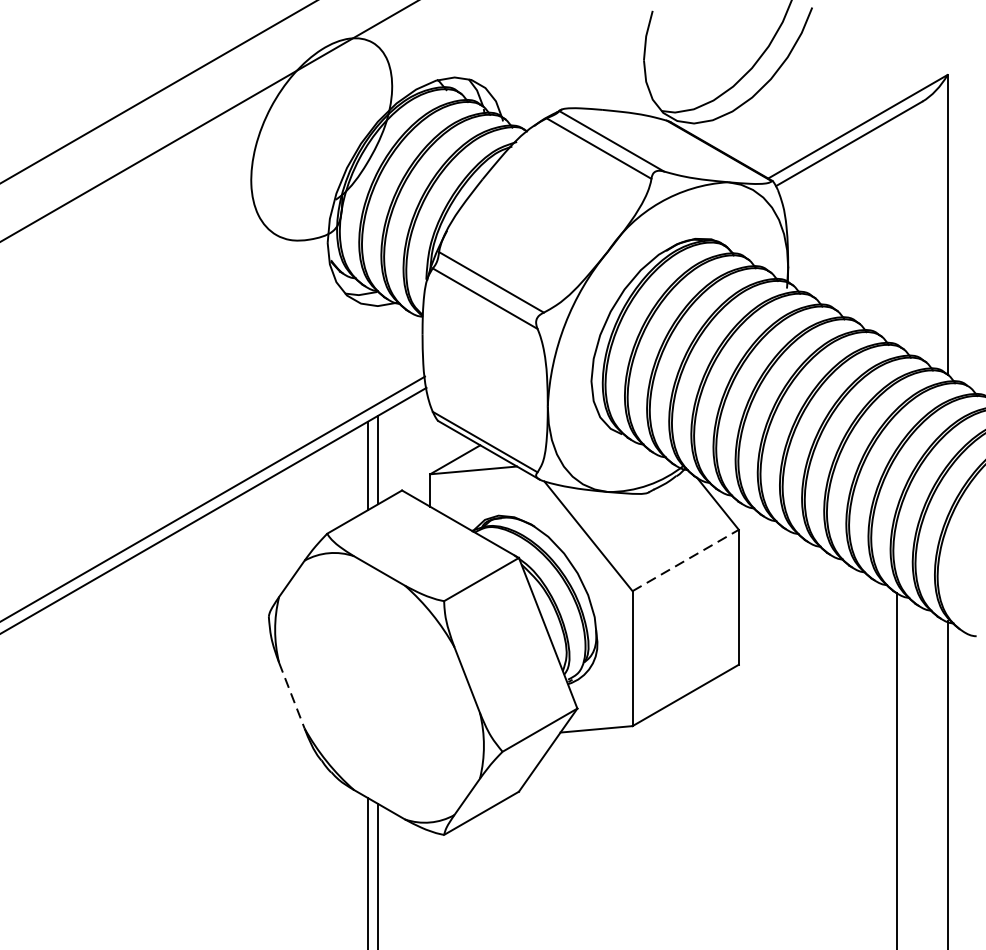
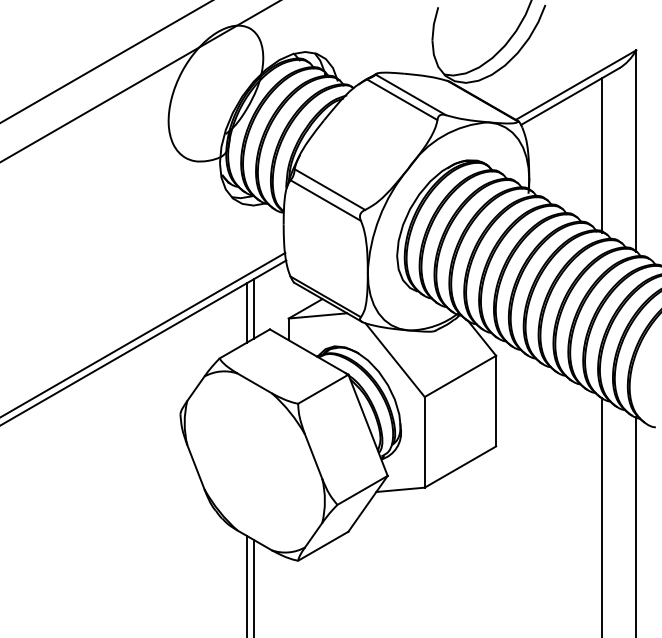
line: (897, 231) -> (602, 155), added
line: (685, 560) -> (460, 376), dashed -> solid
line: (291, 696) -> (195, 467), dashed -> solid

